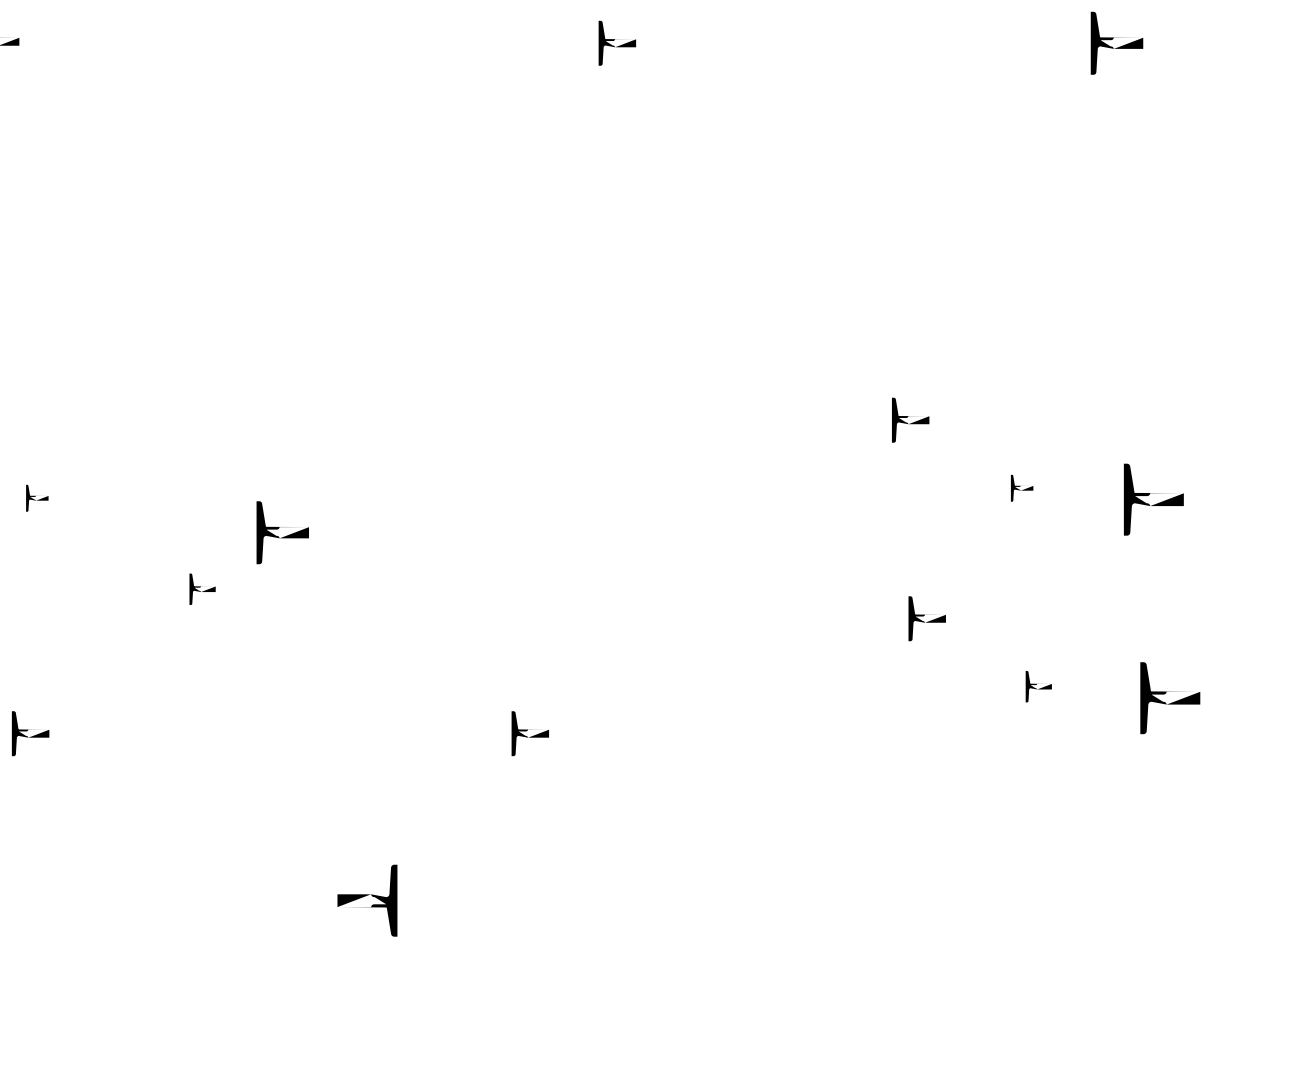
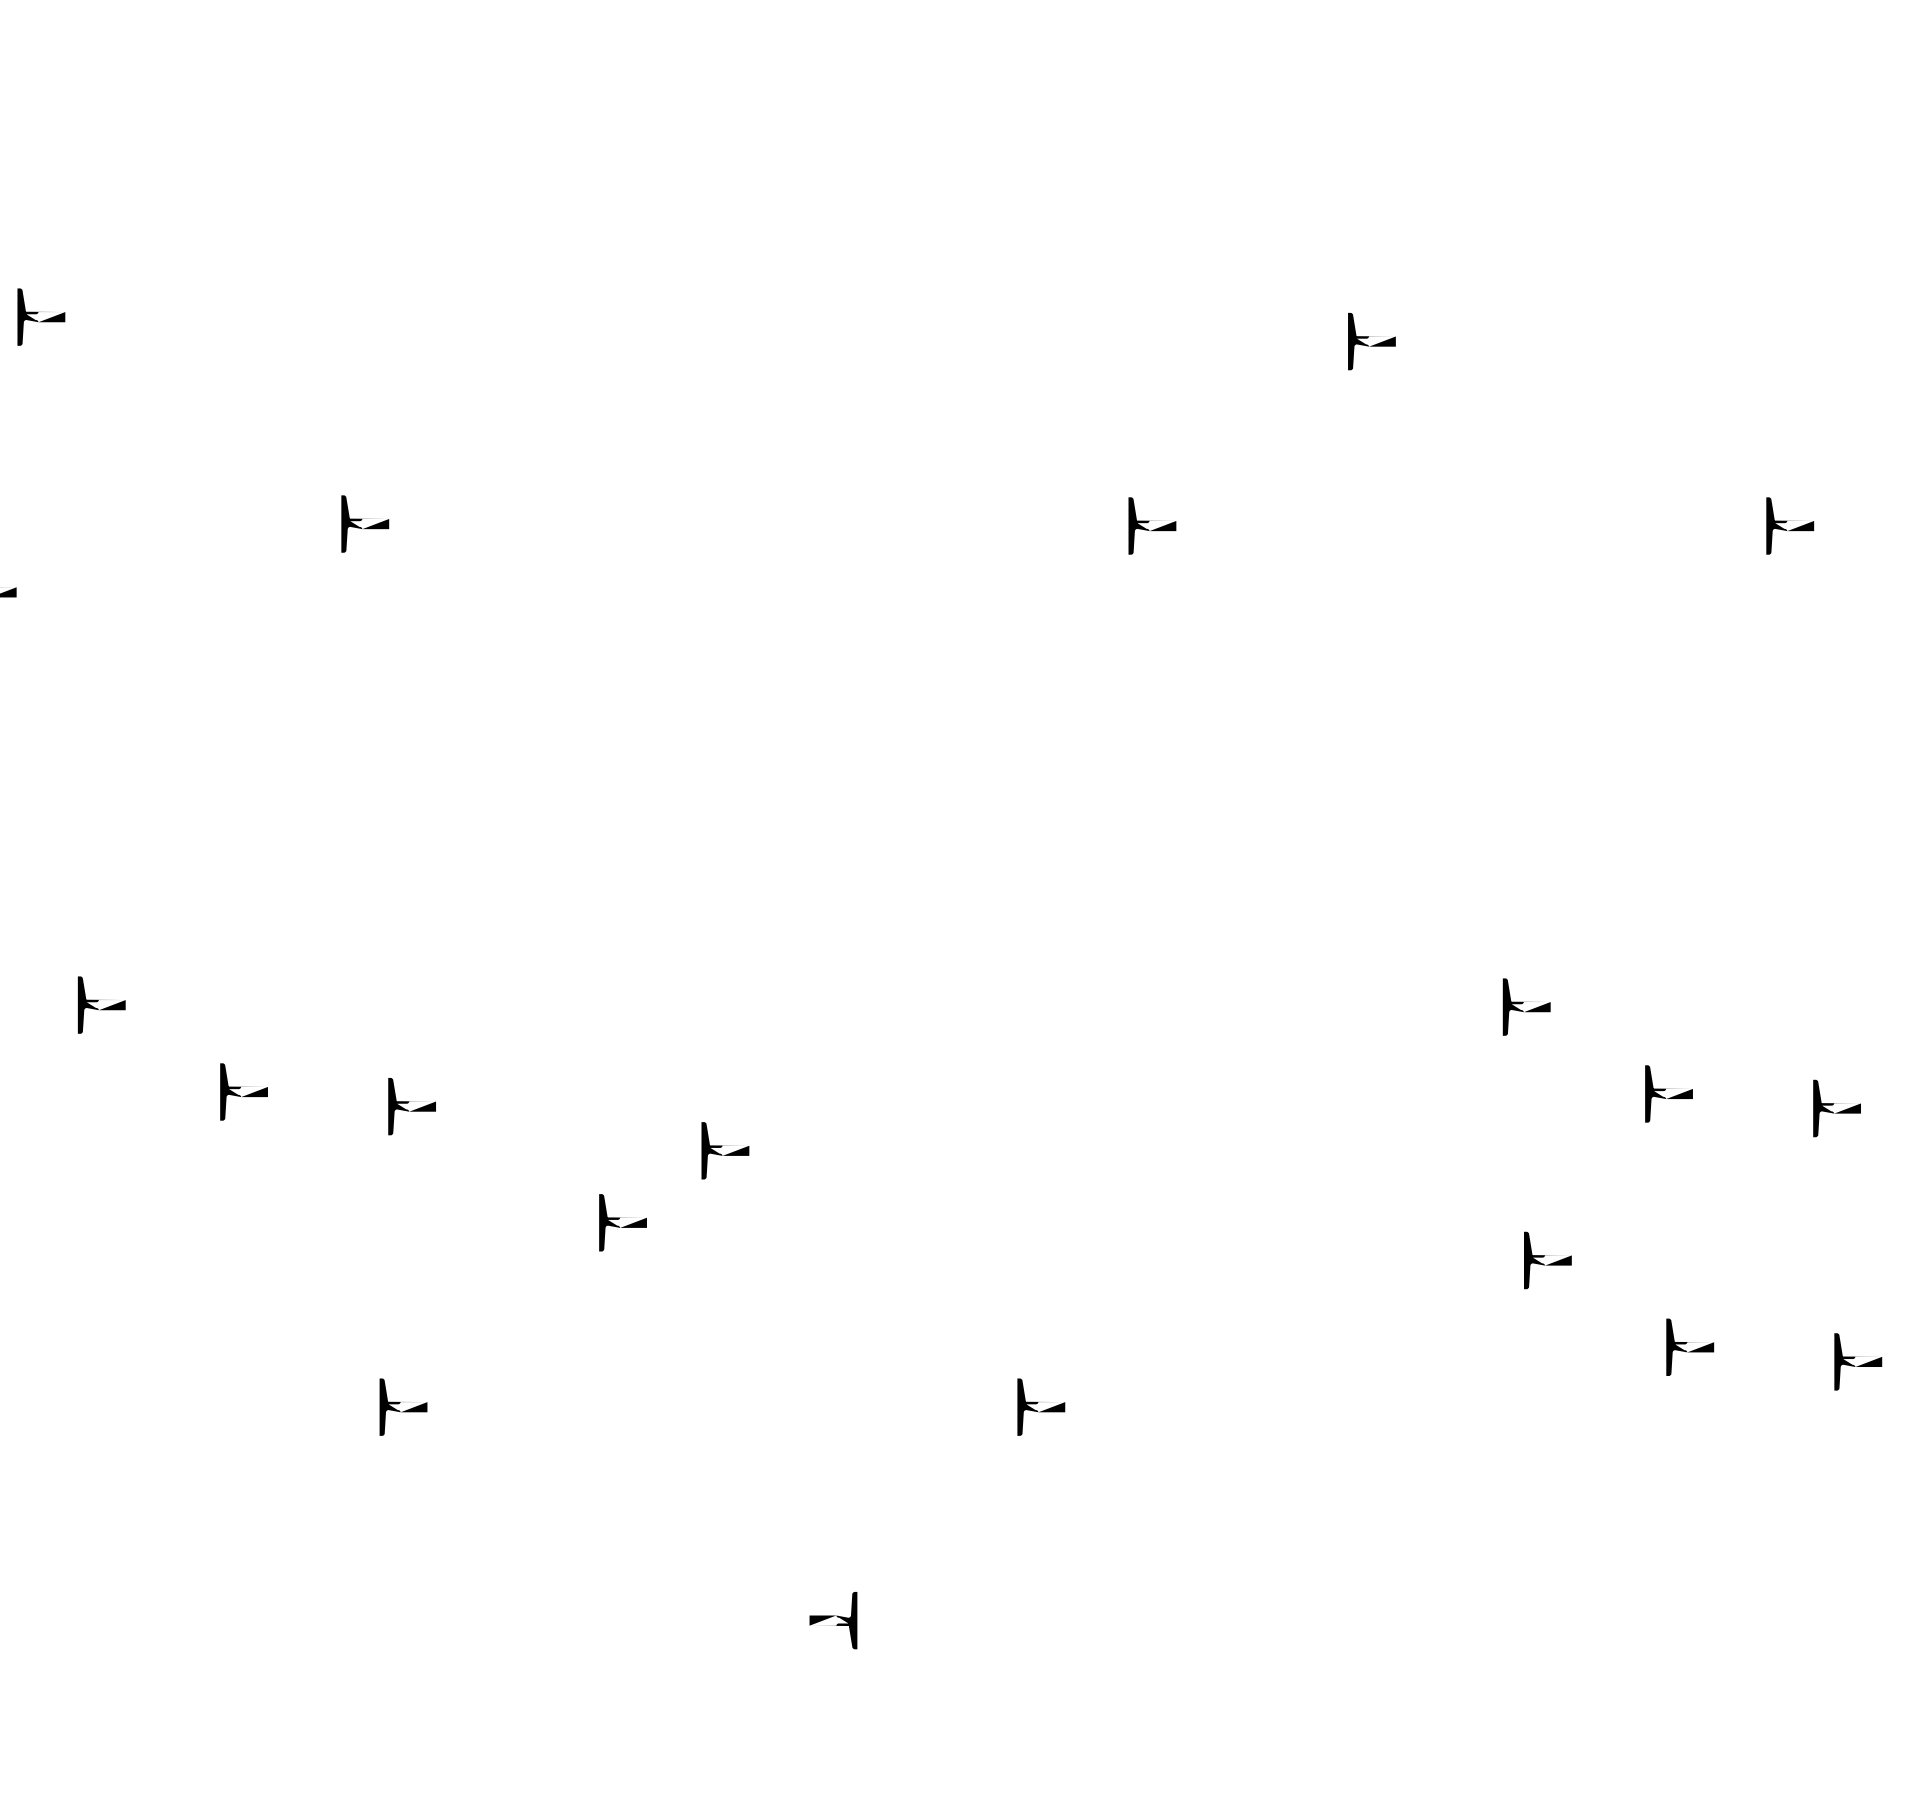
part: (1117, 42) -> (1790, 525), size x0.71
part: (1021, 487) -> (1668, 1093), size x1.67
part: (36, 498) -> (411, 1106), size x1.67
part: (1153, 499) -> (1836, 1108), size x0.62
part: (282, 532) -> (725, 1150), size x0.71
part: (202, 588) -> (622, 1222), size x1.43
part: (1038, 686) -> (1690, 1346), size x1.43
part: (1170, 697) -> (1858, 1361), size x0.62
part: (367, 900) -> (833, 1620), size x0.62

